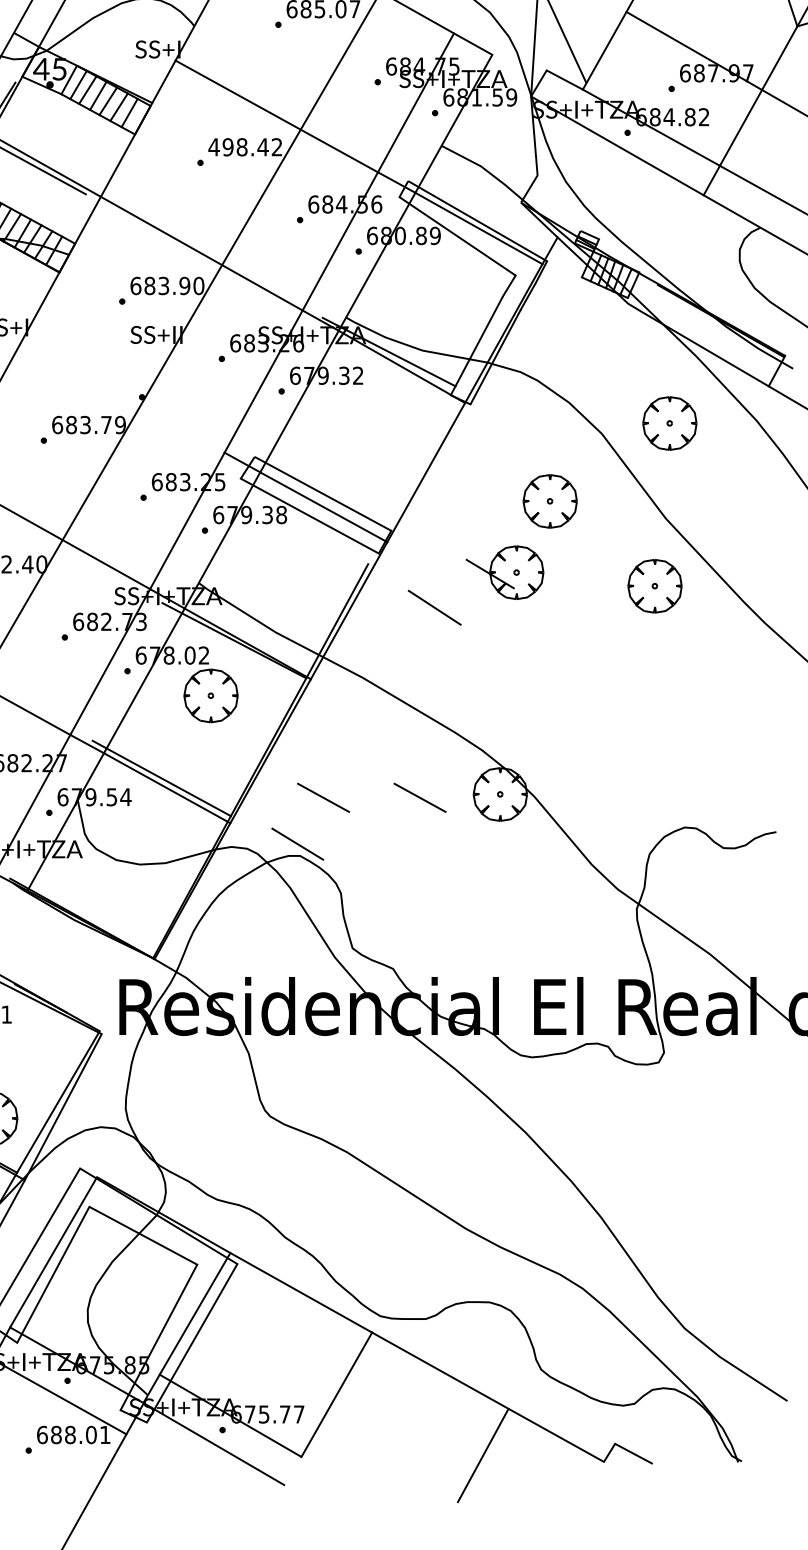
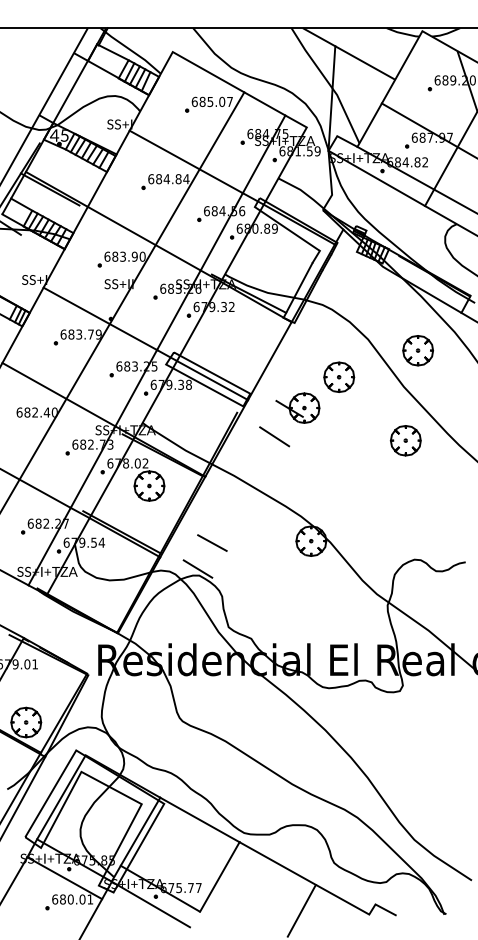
text: (245, 147) -> (168, 179), 498.42 -> 684.84
line: (123, 396) -> (100, 318), added
part: (668, 423) -> (417, 350), moved
part: (504, 571) -> (297, 407), moved
part: (654, 585) -> (405, 440), moved
line: (420, 796) -> (266, 542), removed
text: (69, 1434) -> (70, 899), 688.01 -> 680.01

